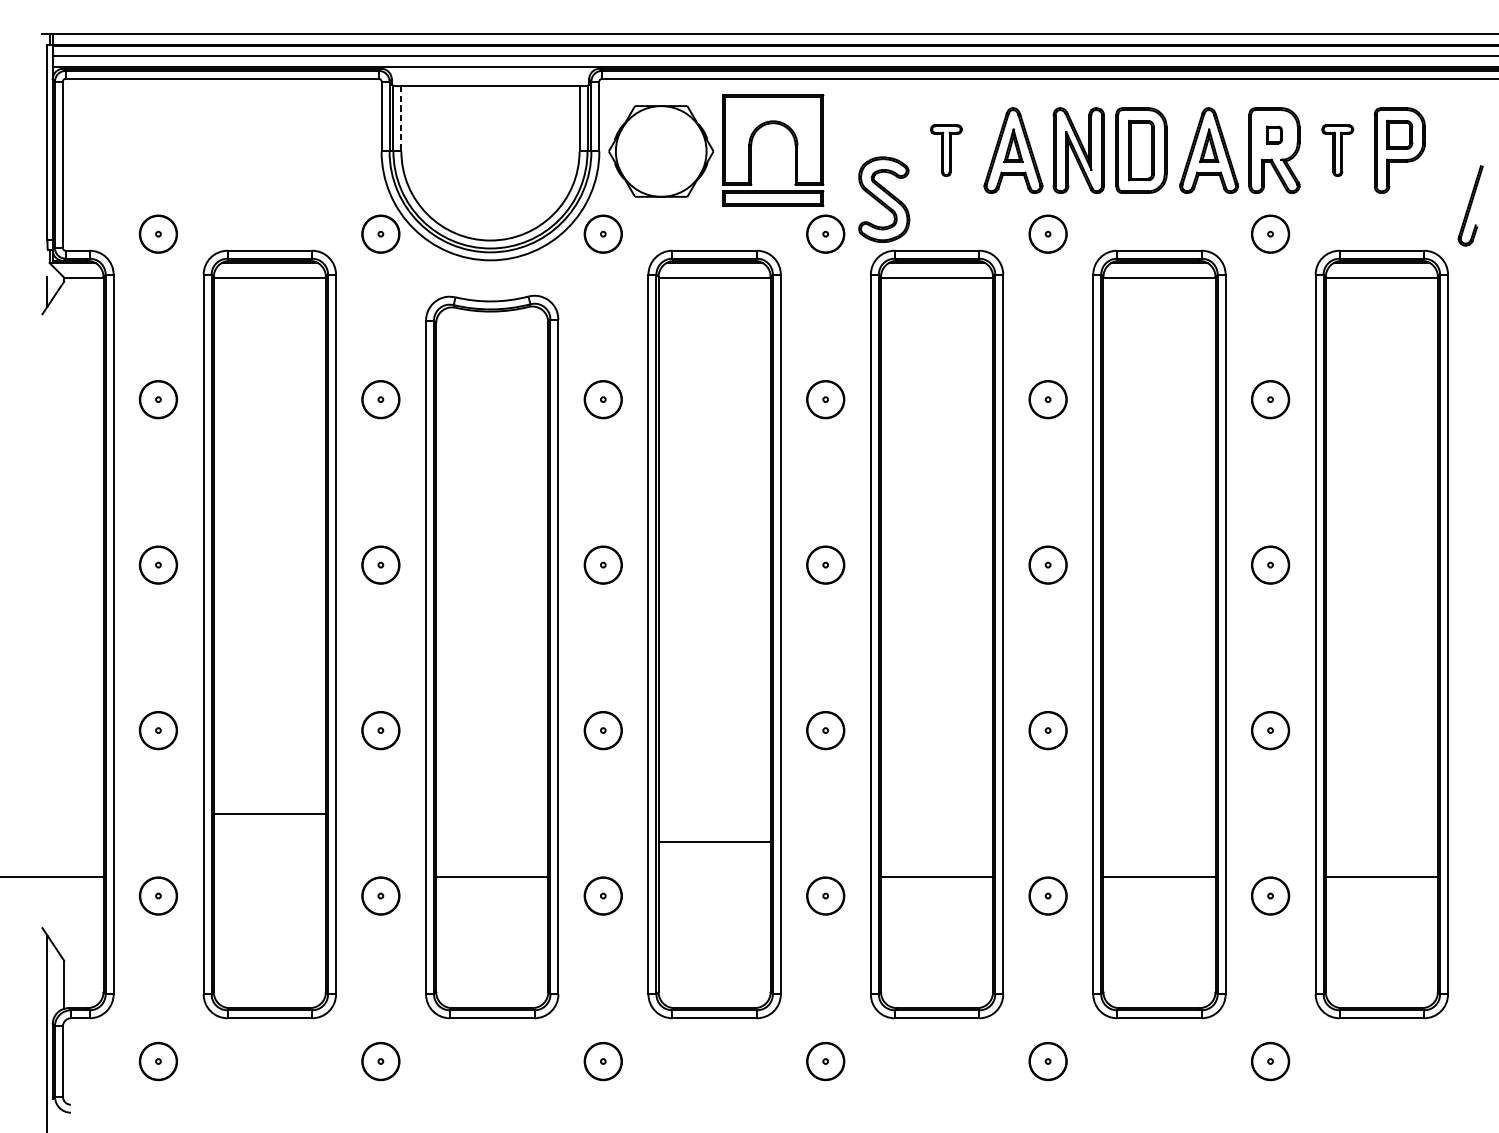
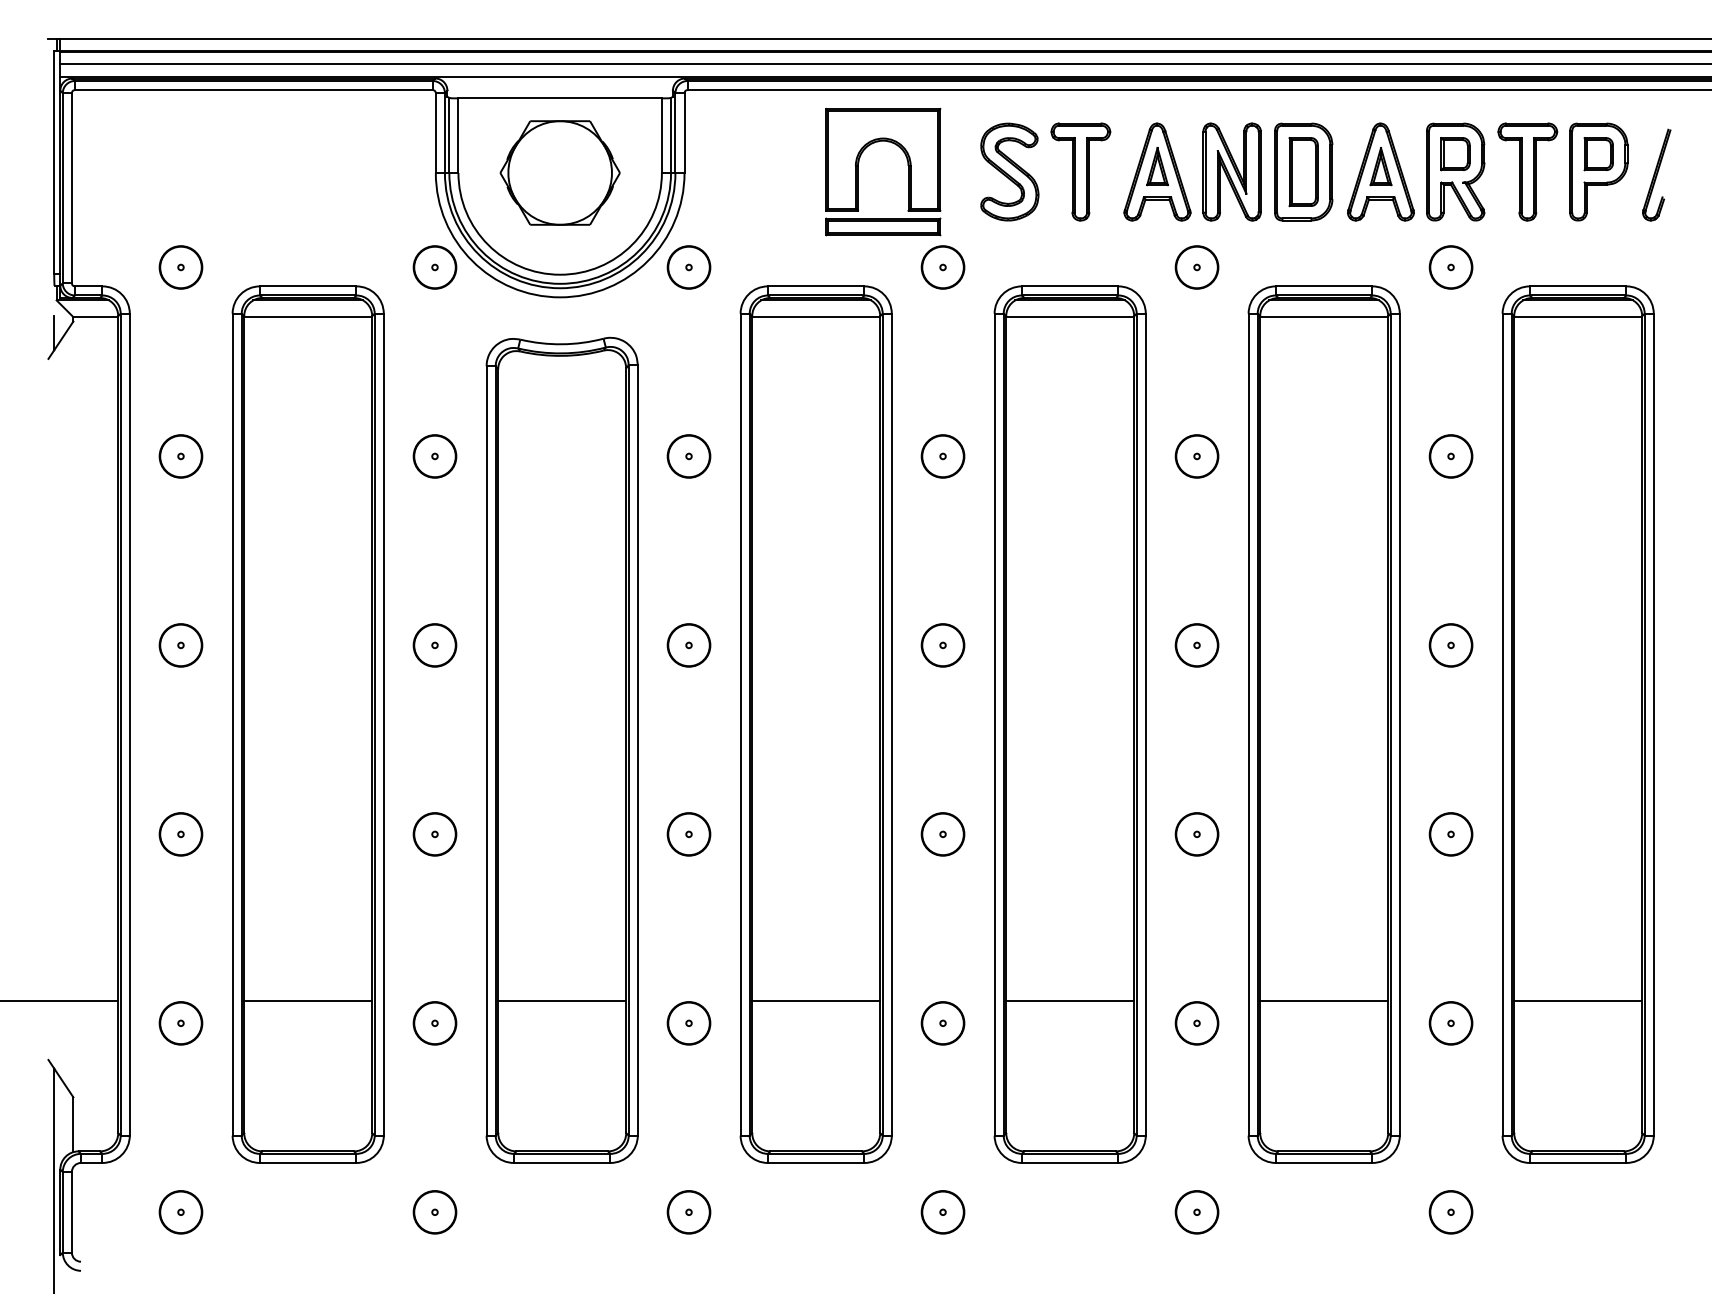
line: (401, 119) -> (458, 136), dashed -> solid
part: (1274, 135) -> (1455, 154), size x1.67
part: (946, 150) -> (1080, 171), size x1.67
part: (1337, 150) -> (1527, 171), size x1.67
part: (660, 151) -> (559, 172), moved
part: (883, 199) -> (1009, 171), moved
part: (1470, 205) -> (1656, 174), moved
line: (270, 813) -> (308, 1001), moved
line: (714, 841) -> (816, 1001), moved

